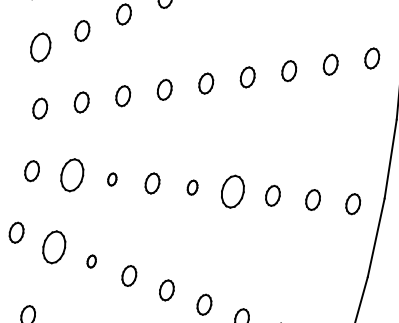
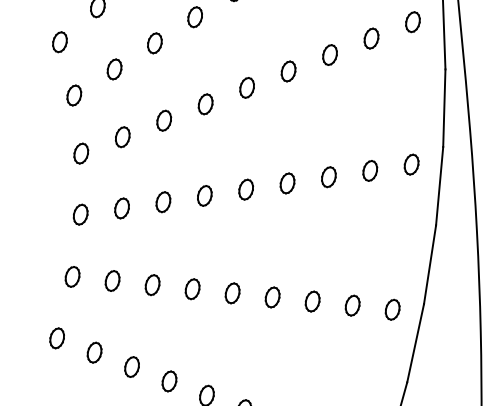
part: (41, 47) -> (81, 153), size x0.71
part: (72, 174) -> (112, 280), size x0.62
part: (112, 179) -> (152, 285), size x1.67
part: (192, 187) -> (232, 293), size x1.43
part: (232, 191) -> (272, 297), size x0.62
part: (54, 246) -> (94, 352), size x0.62
part: (91, 261) -> (131, 366), size x1.67

